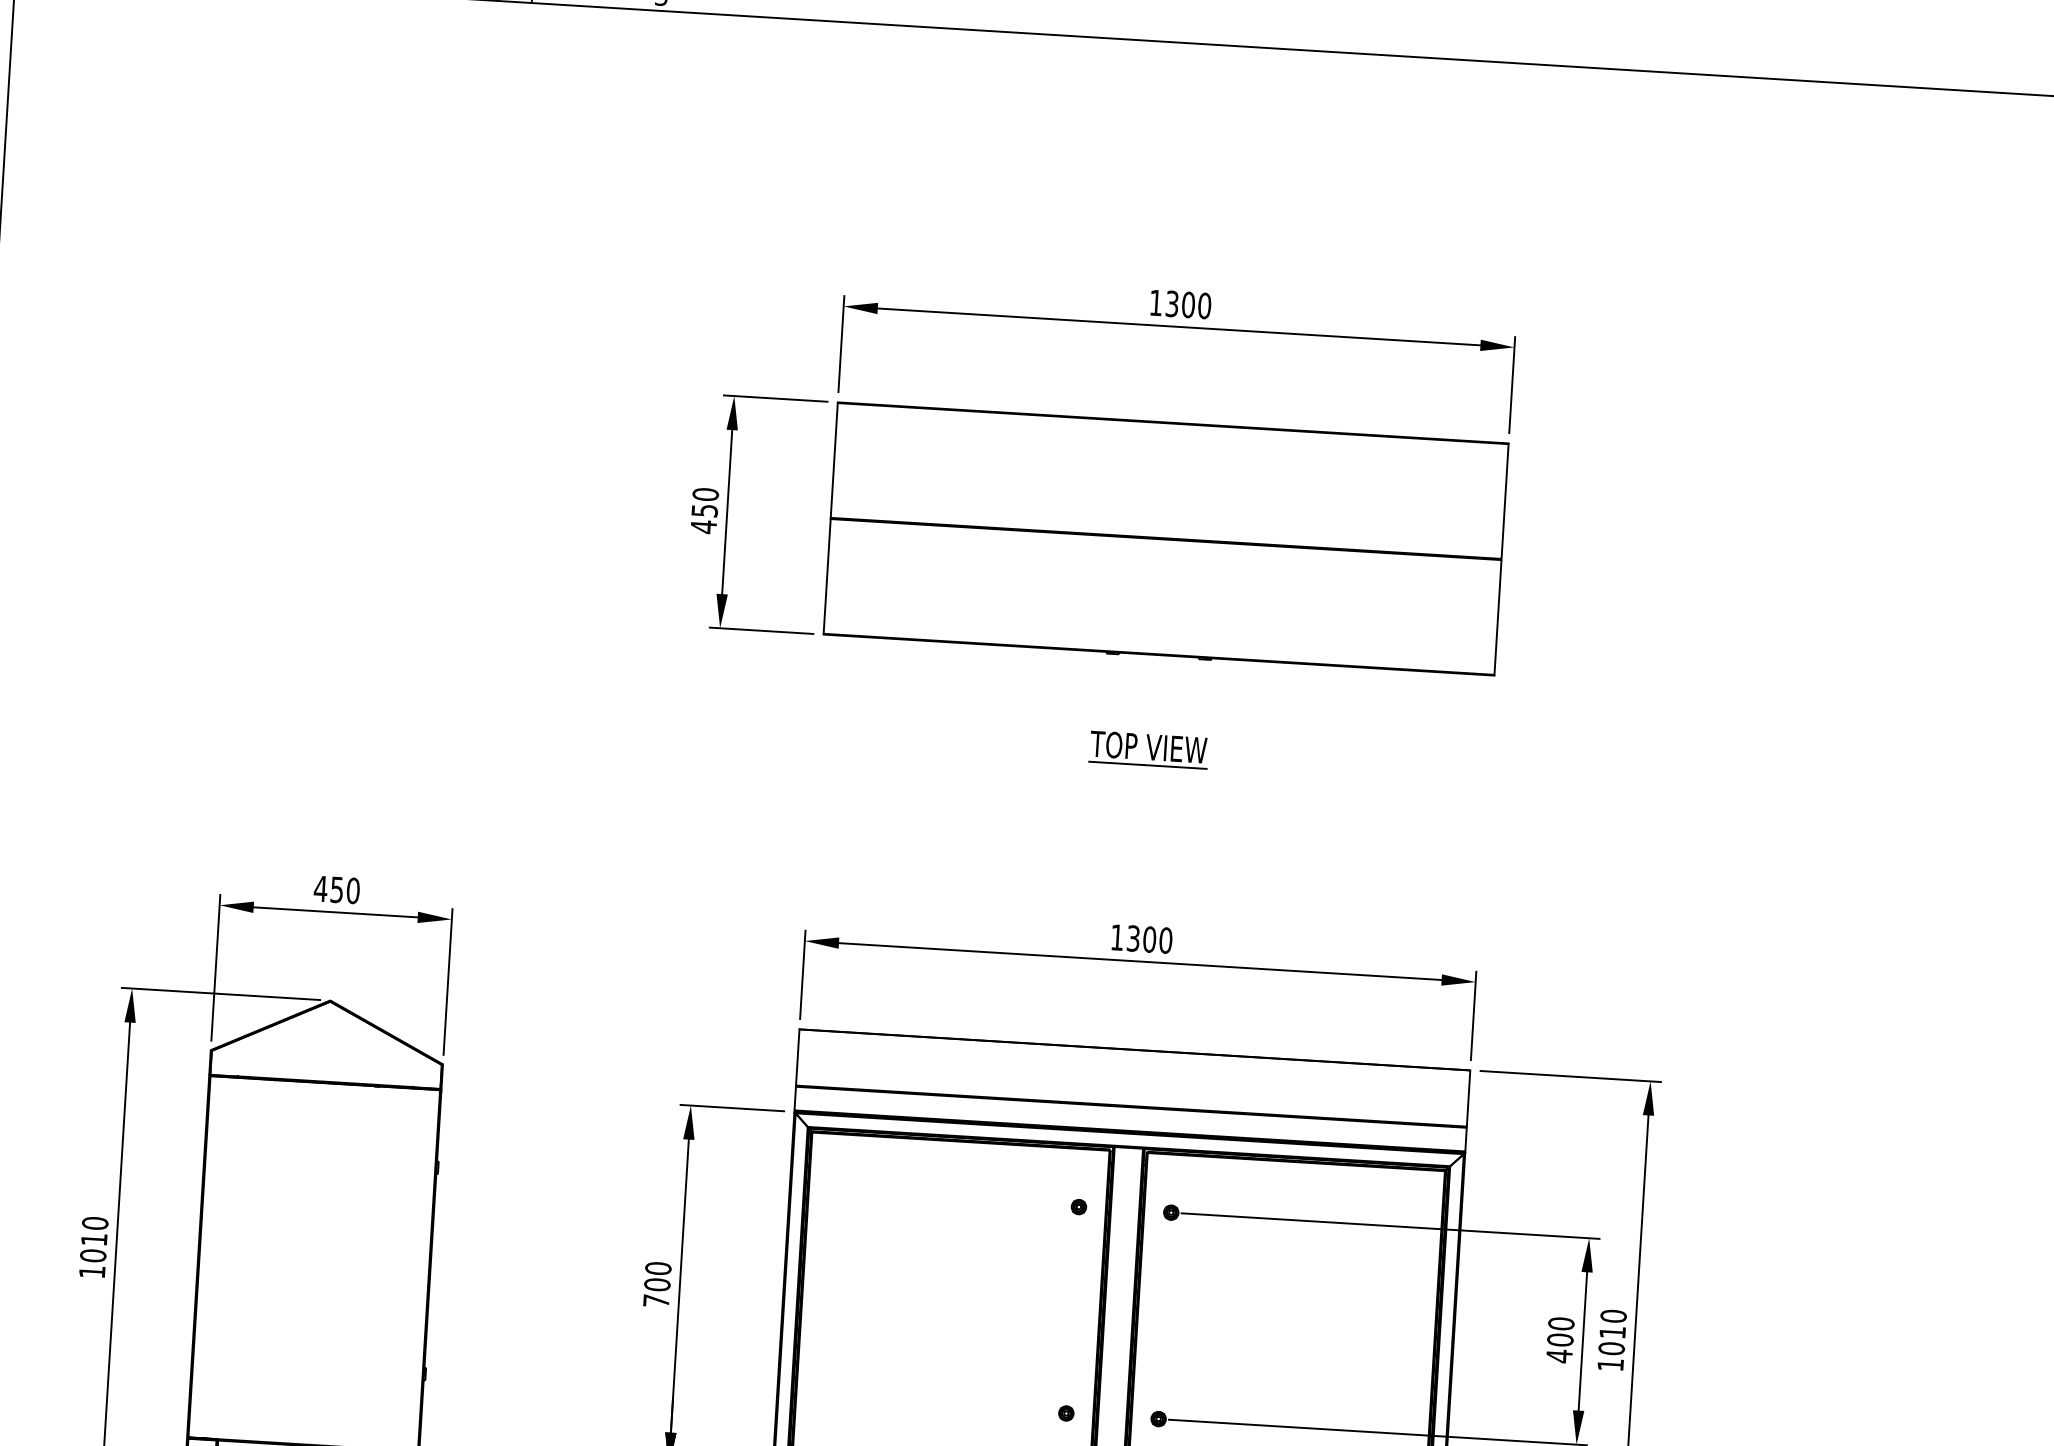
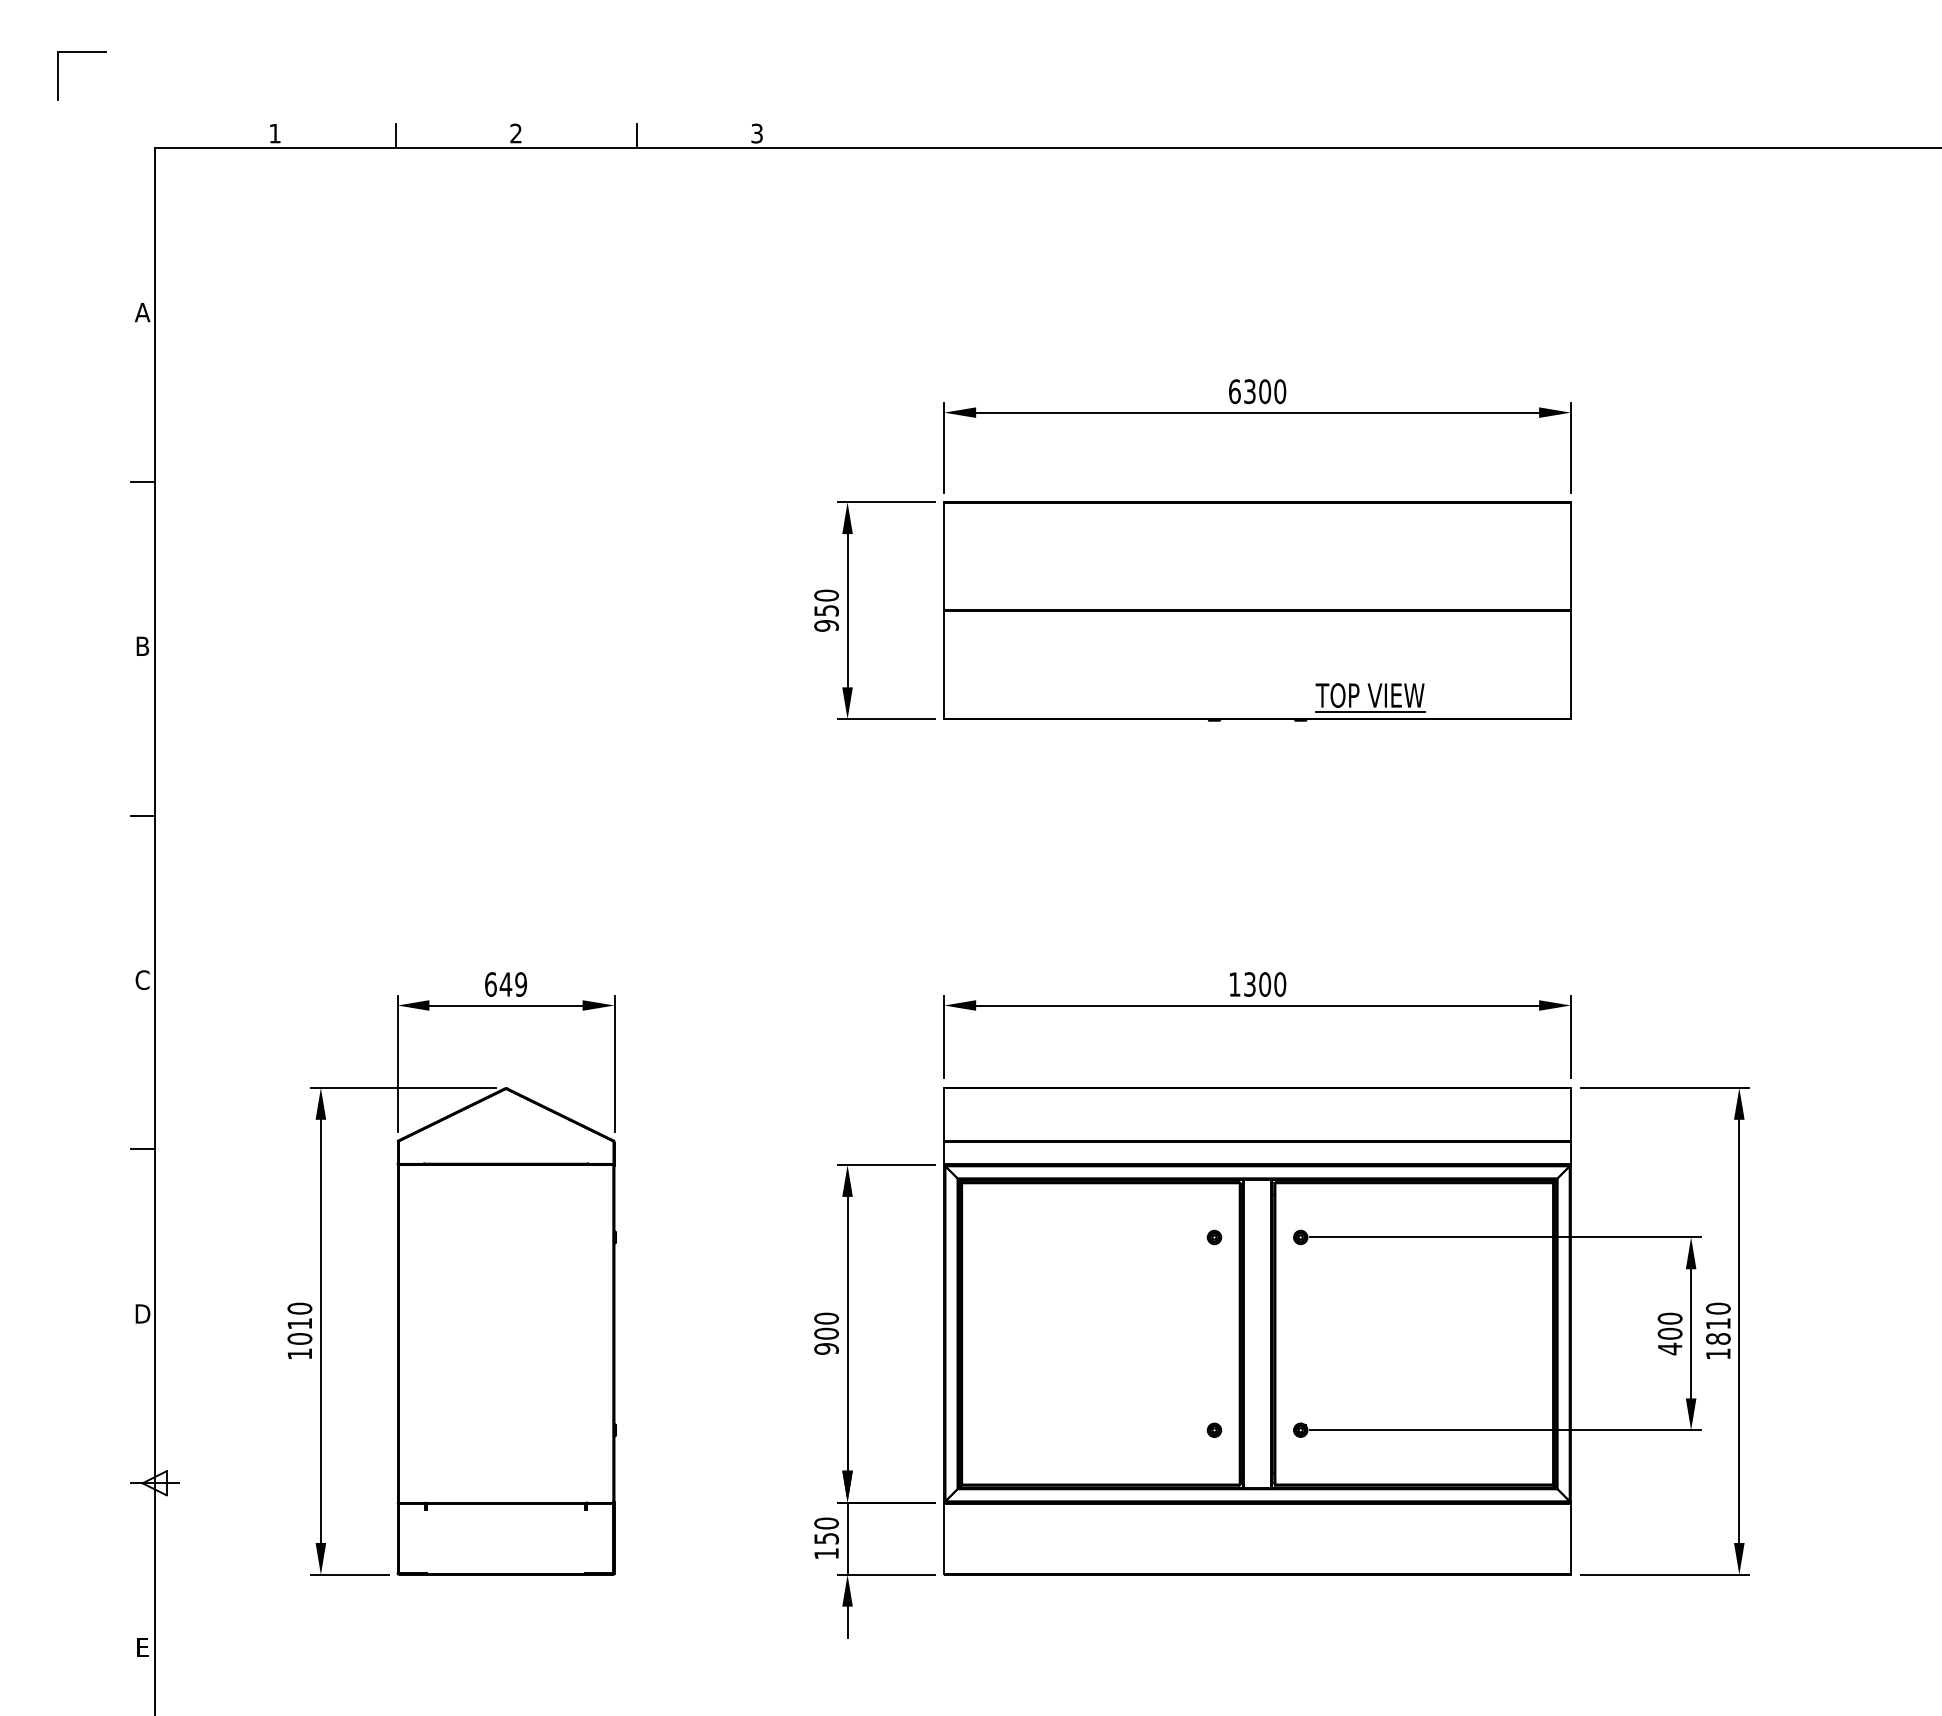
text: (1155, 302) -> (1234, 391), 1300 -> 6300
text: (703, 526) -> (826, 625), 450 -> 950
part: (1148, 749) -> (1370, 697), moved
text: (336, 889) -> (505, 984), 450 -> 649
text: (656, 1300) -> (826, 1348), 700 -> 900
text: (1611, 1348) -> (1718, 1338), 1010 -> 1810

